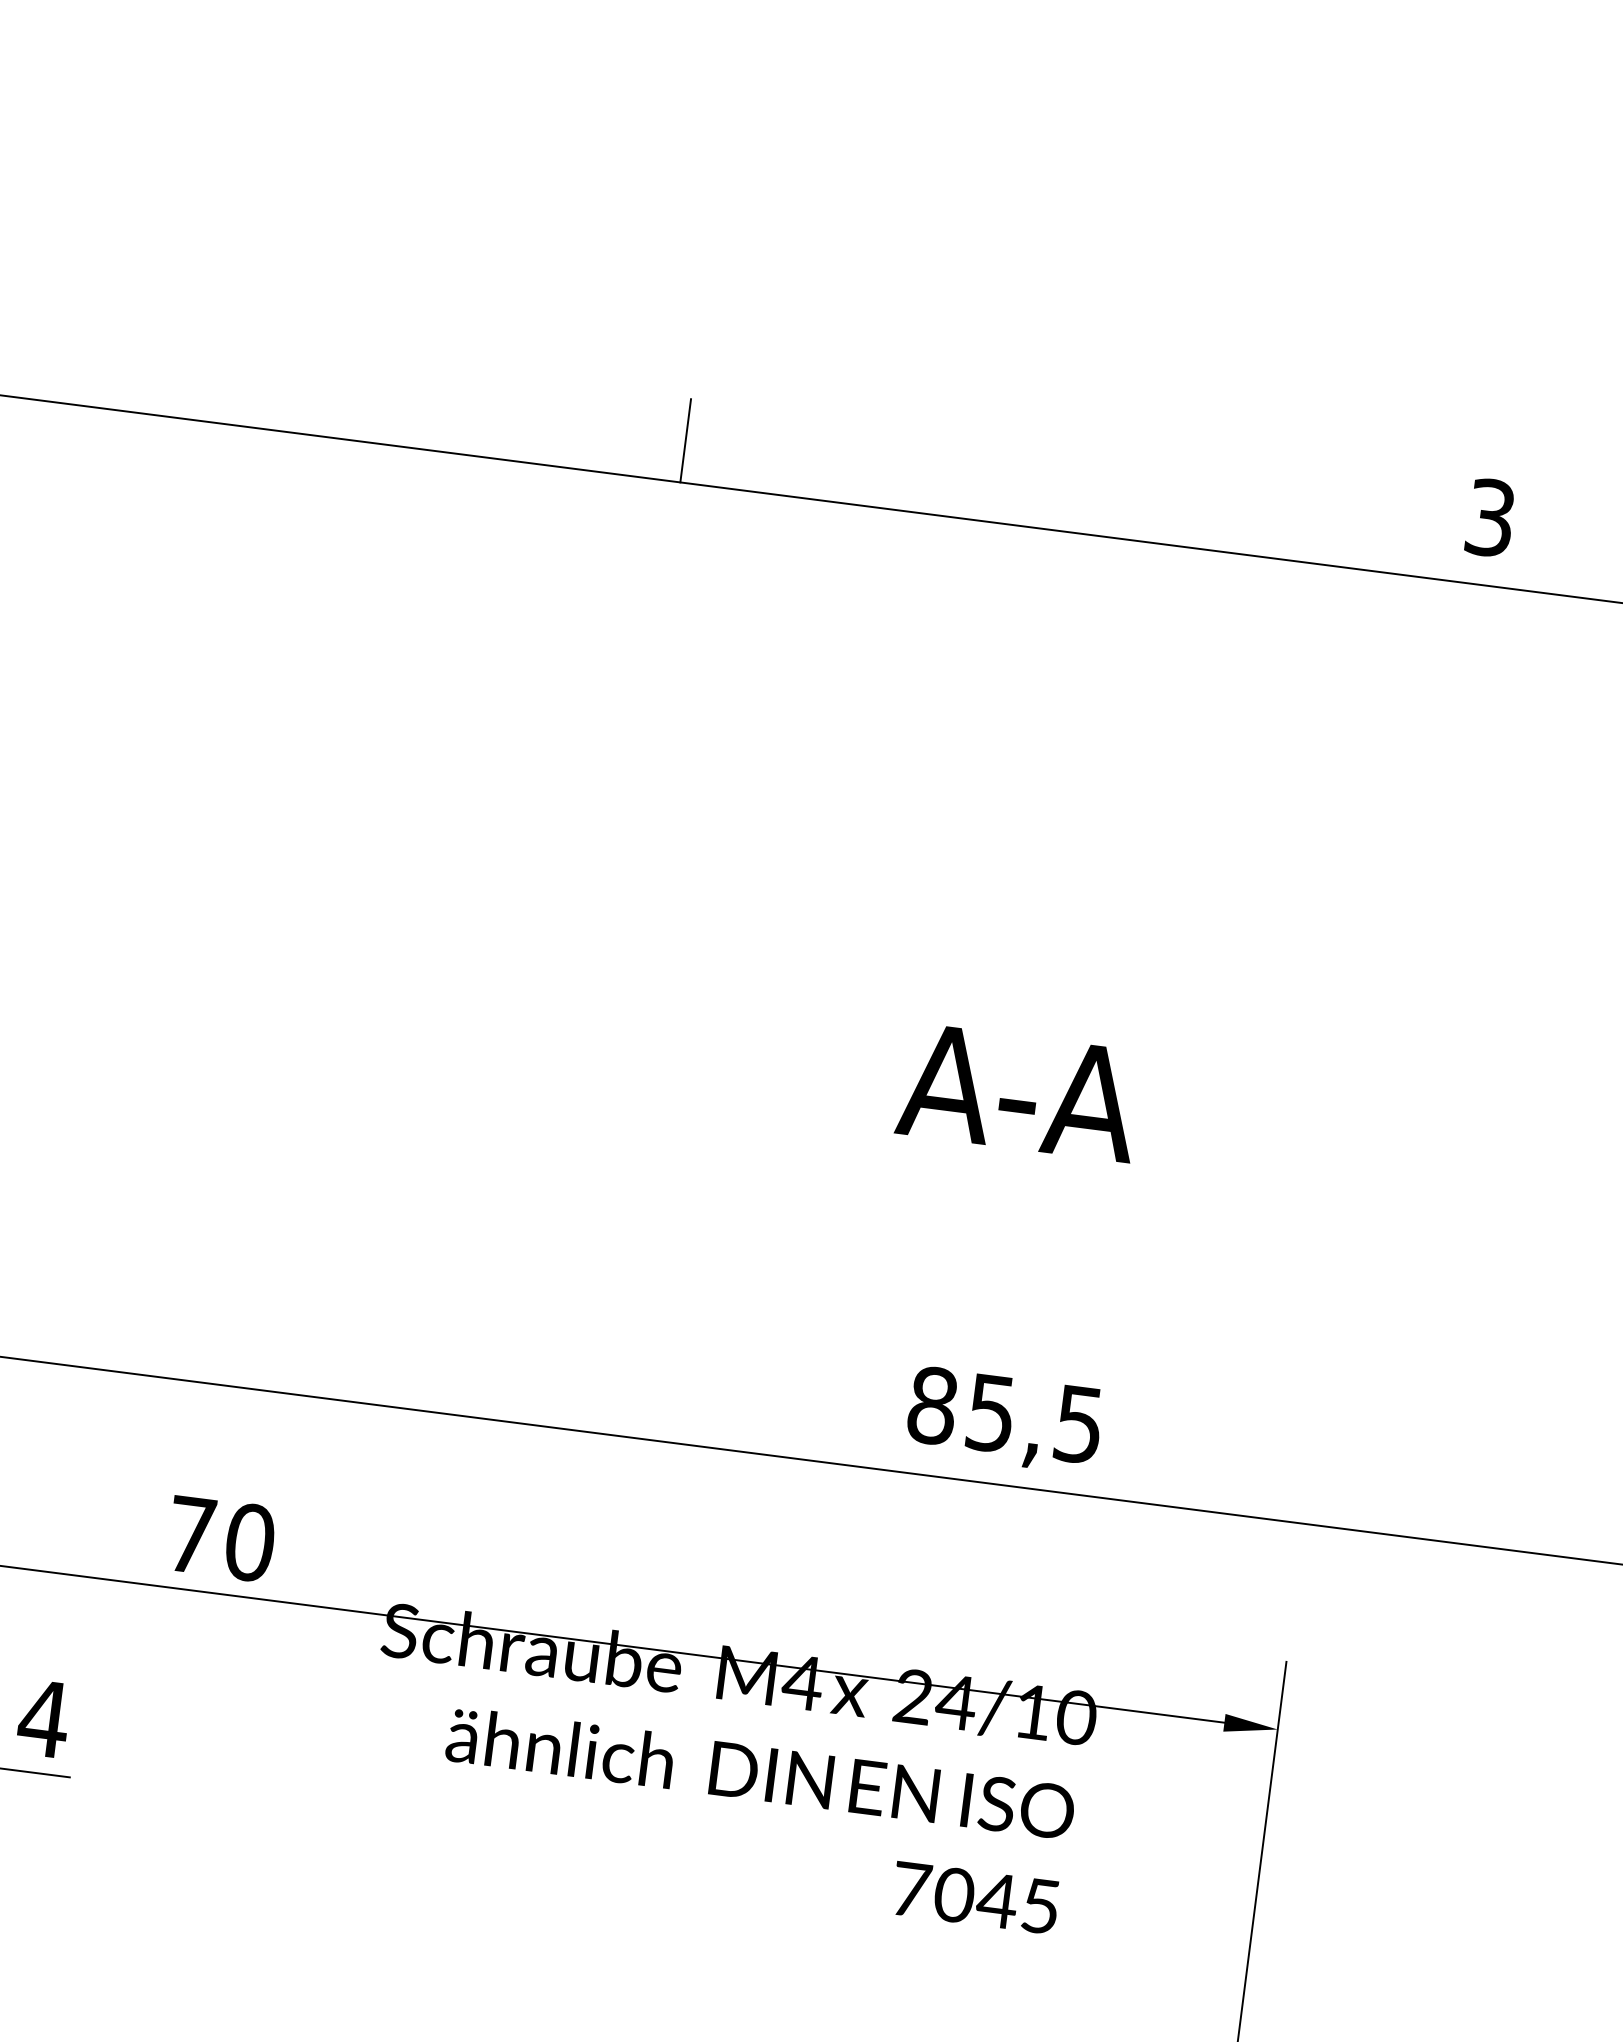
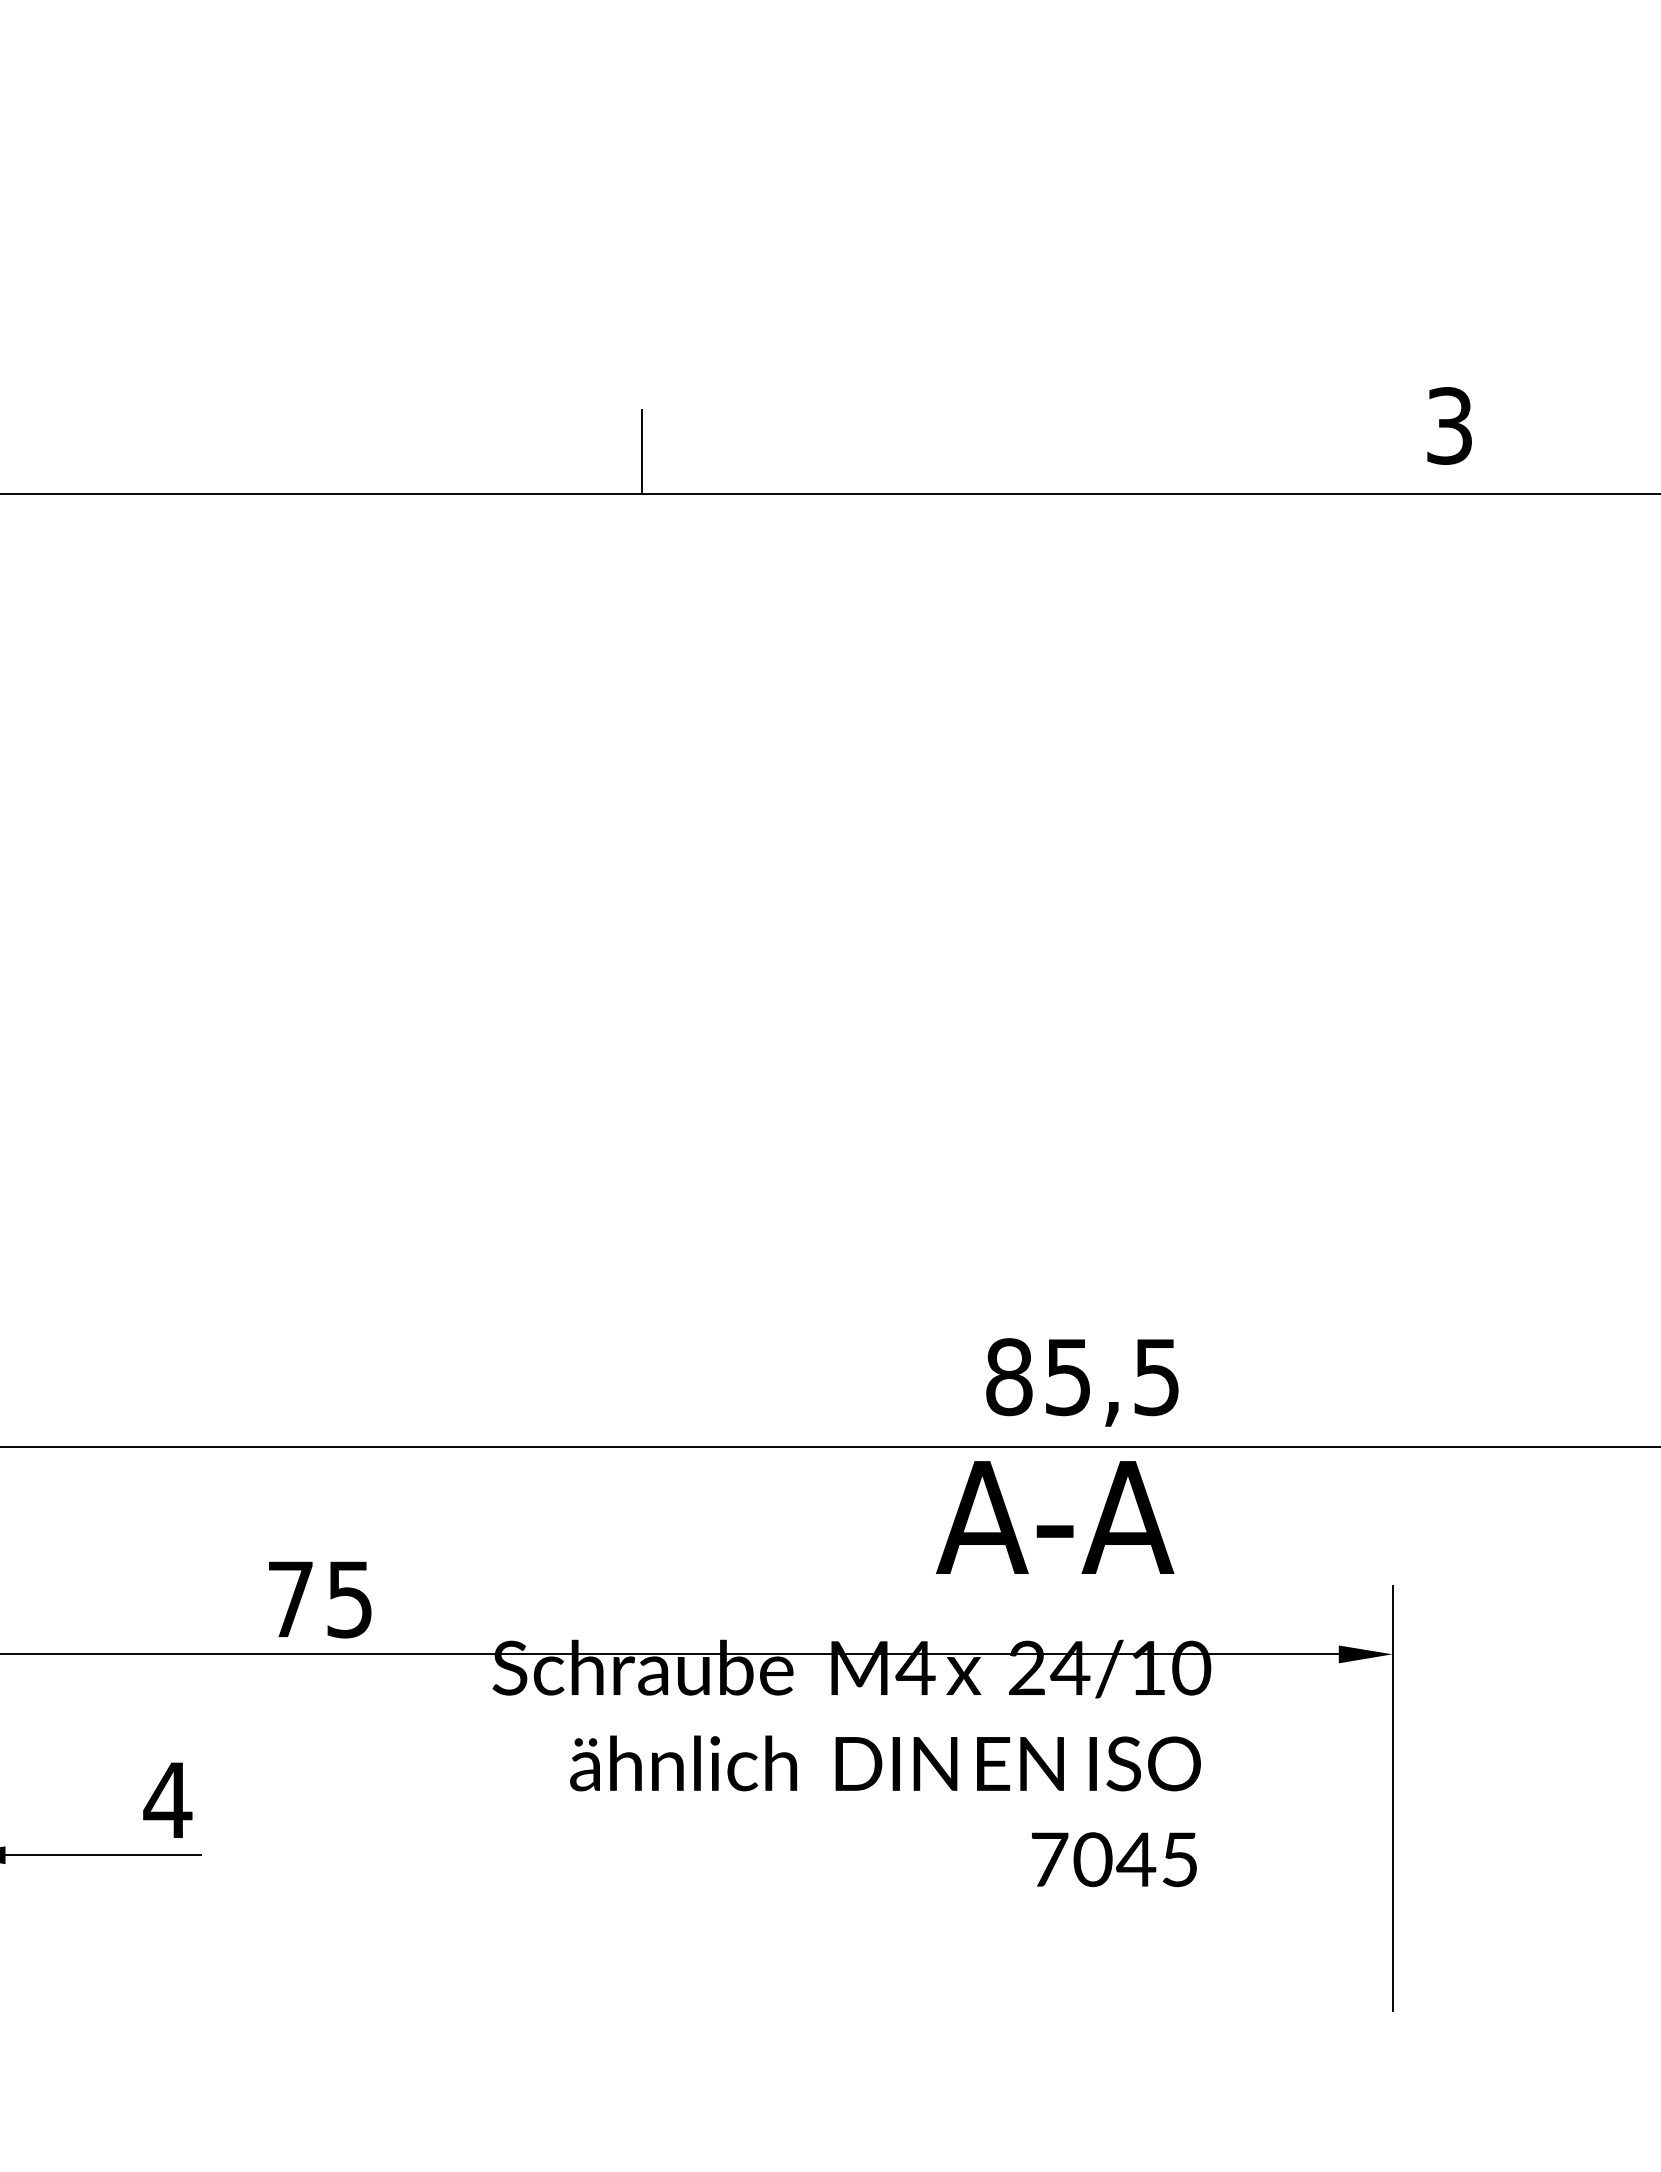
text: (1019, 1092) -> (1055, 1517), moved
text: (249, 1542) -> (349, 1599), 70 -> 75

